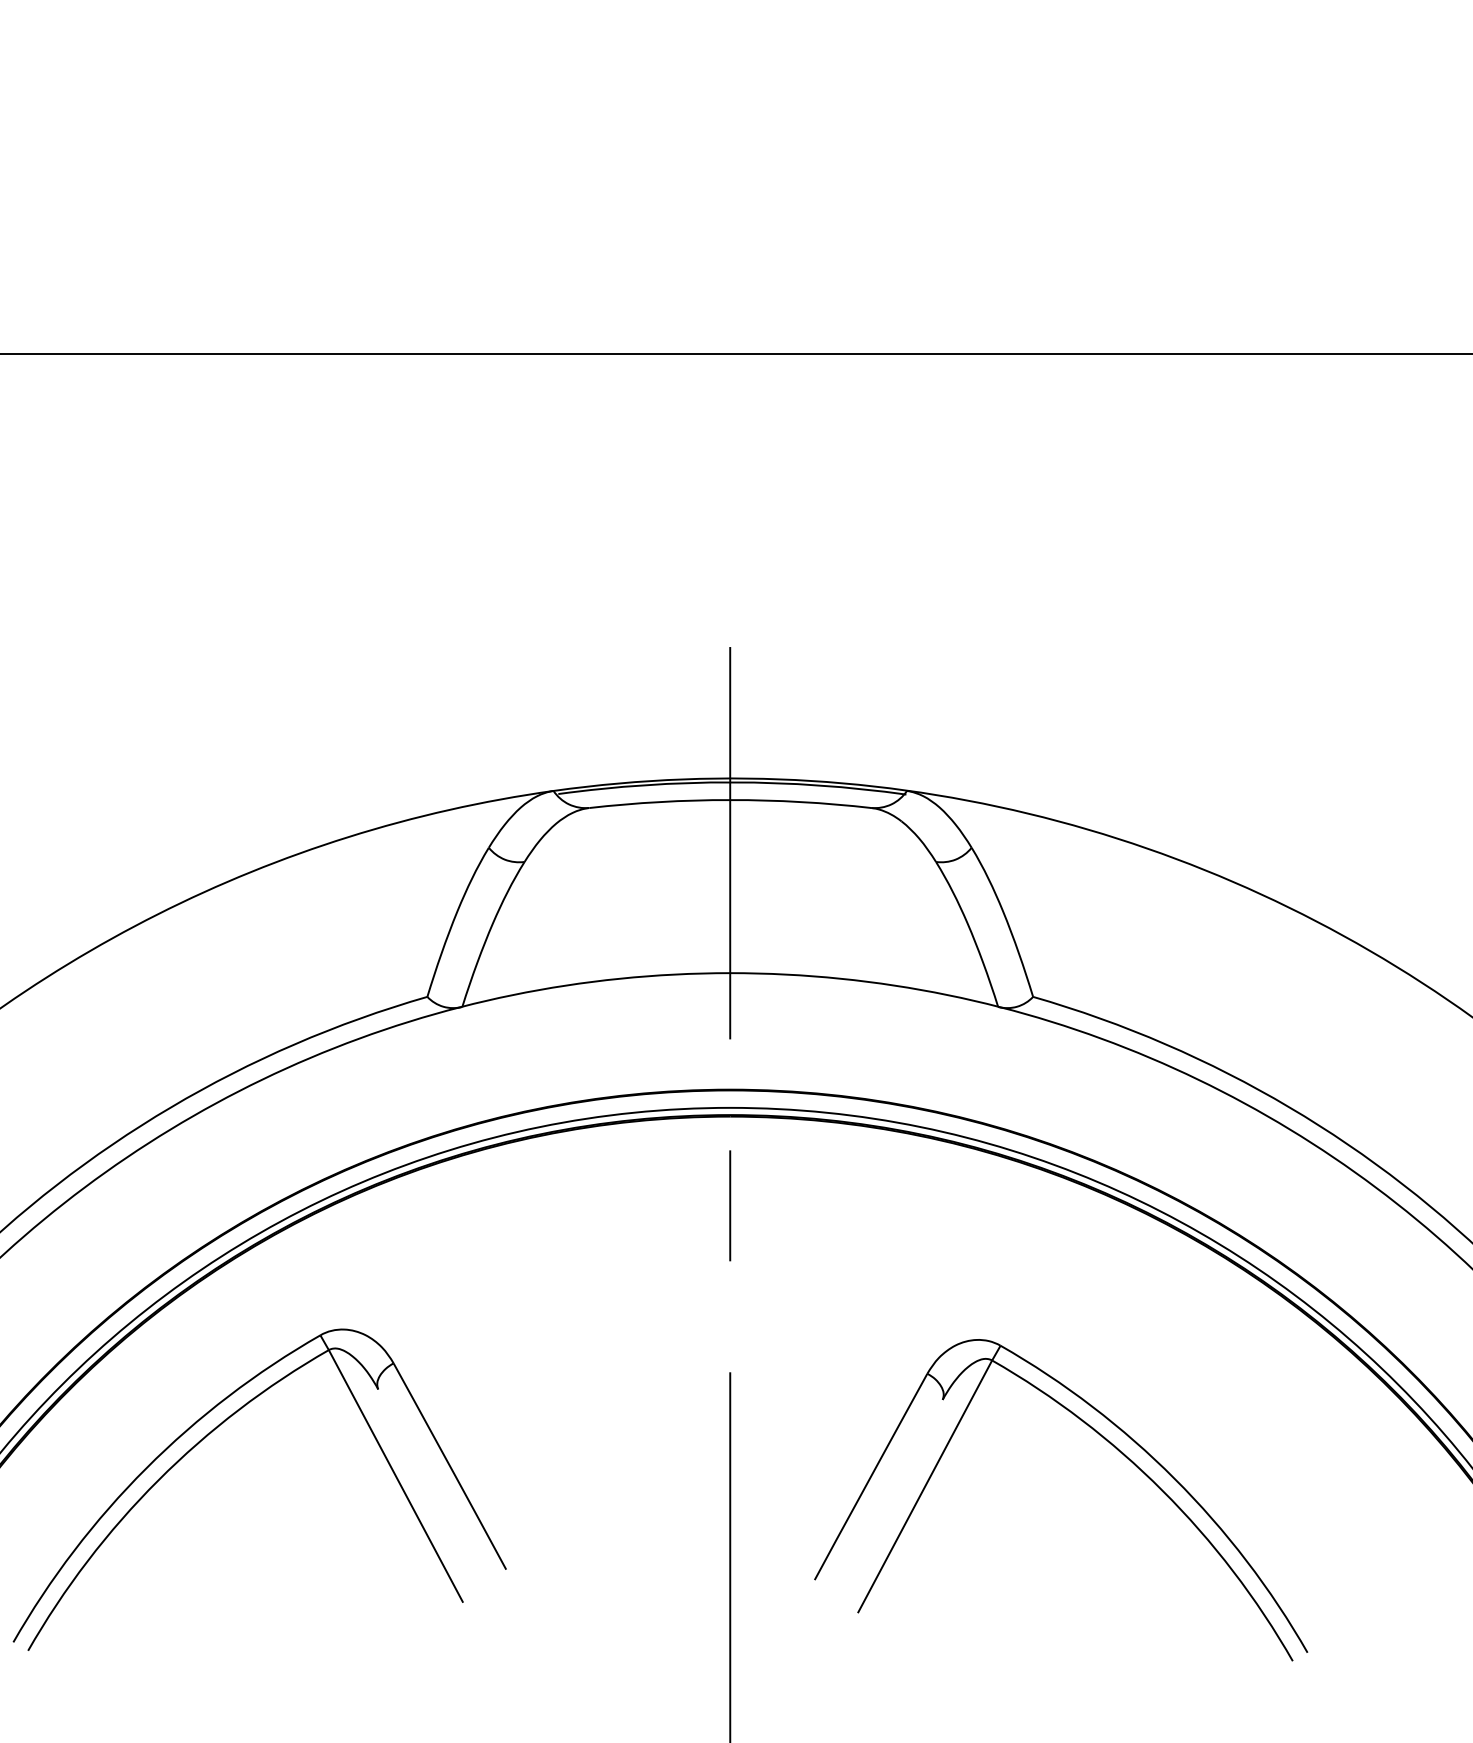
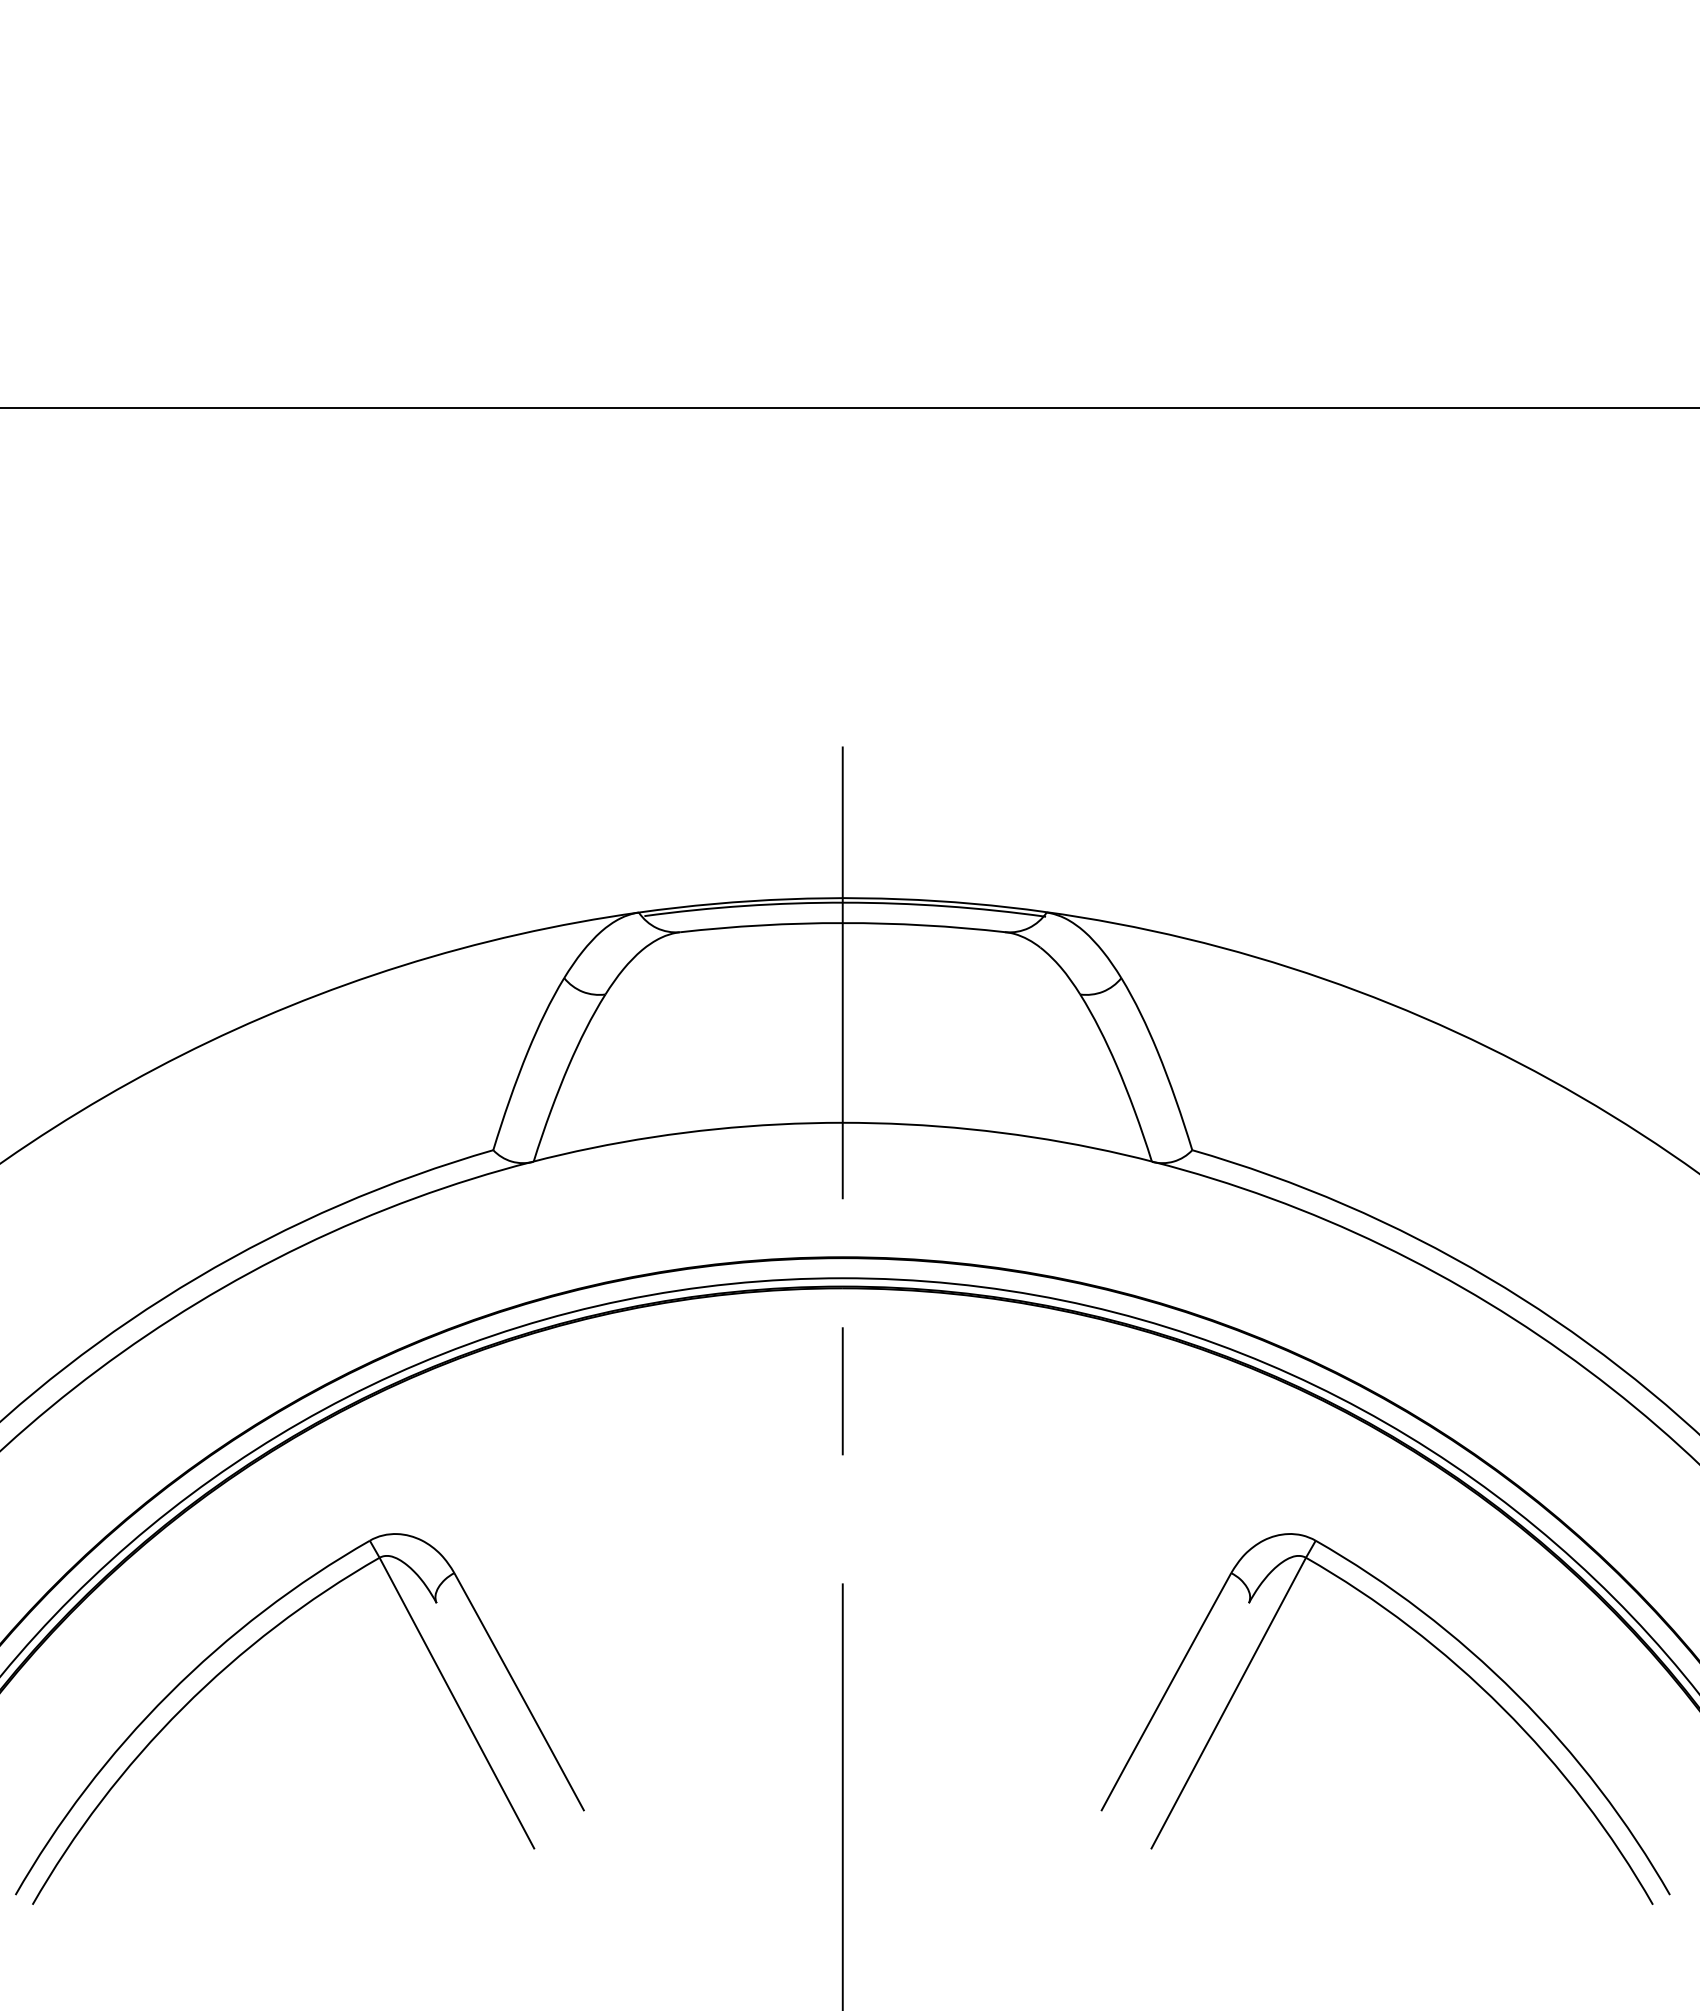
part: (1106, 1440) -> (1437, 1650), moved

